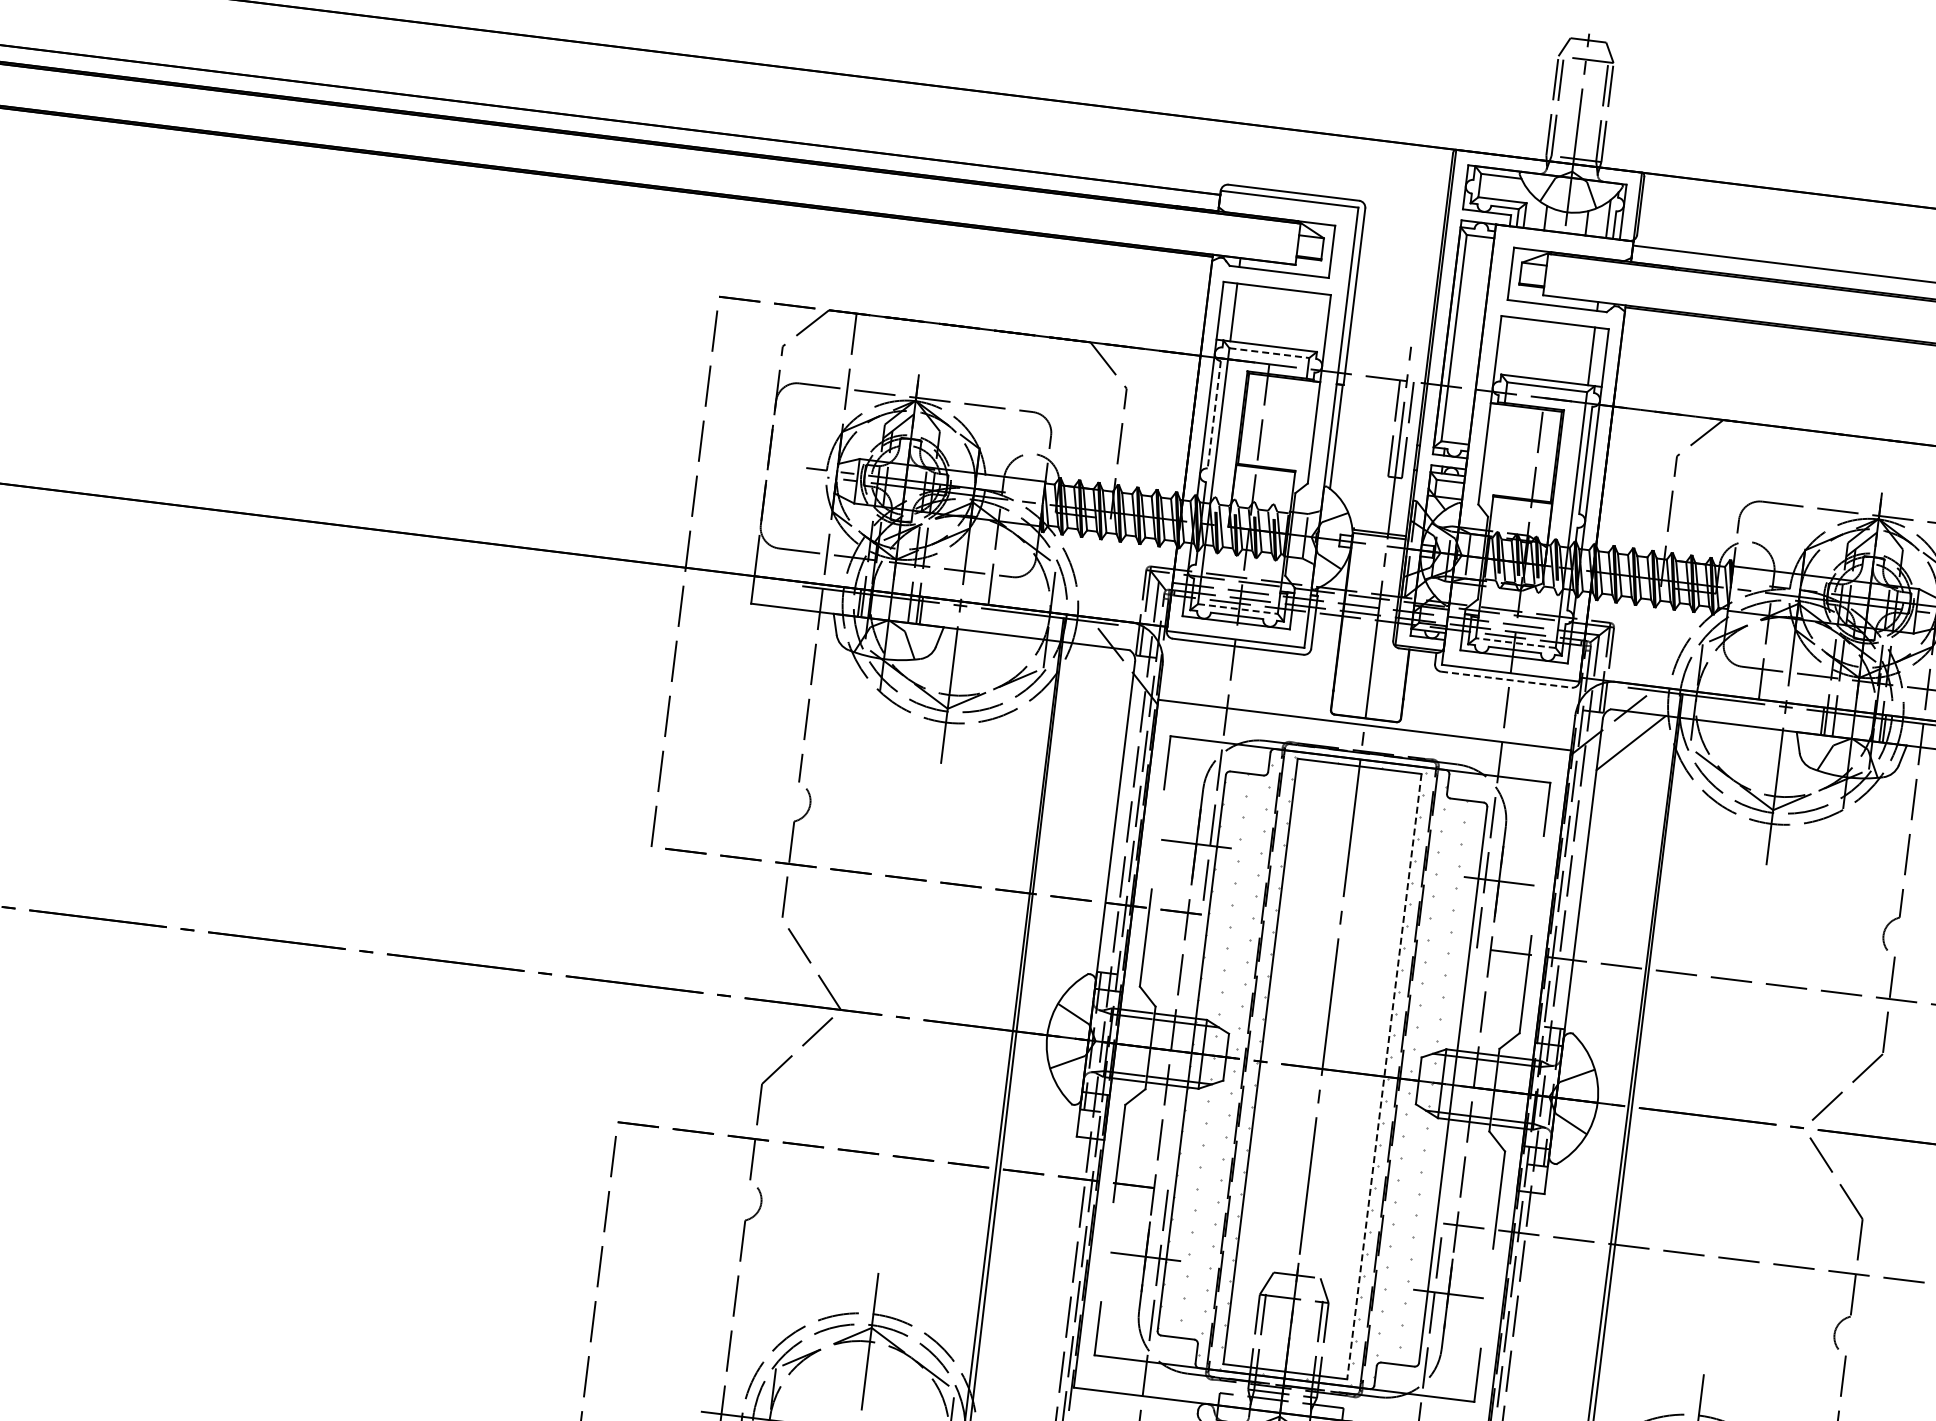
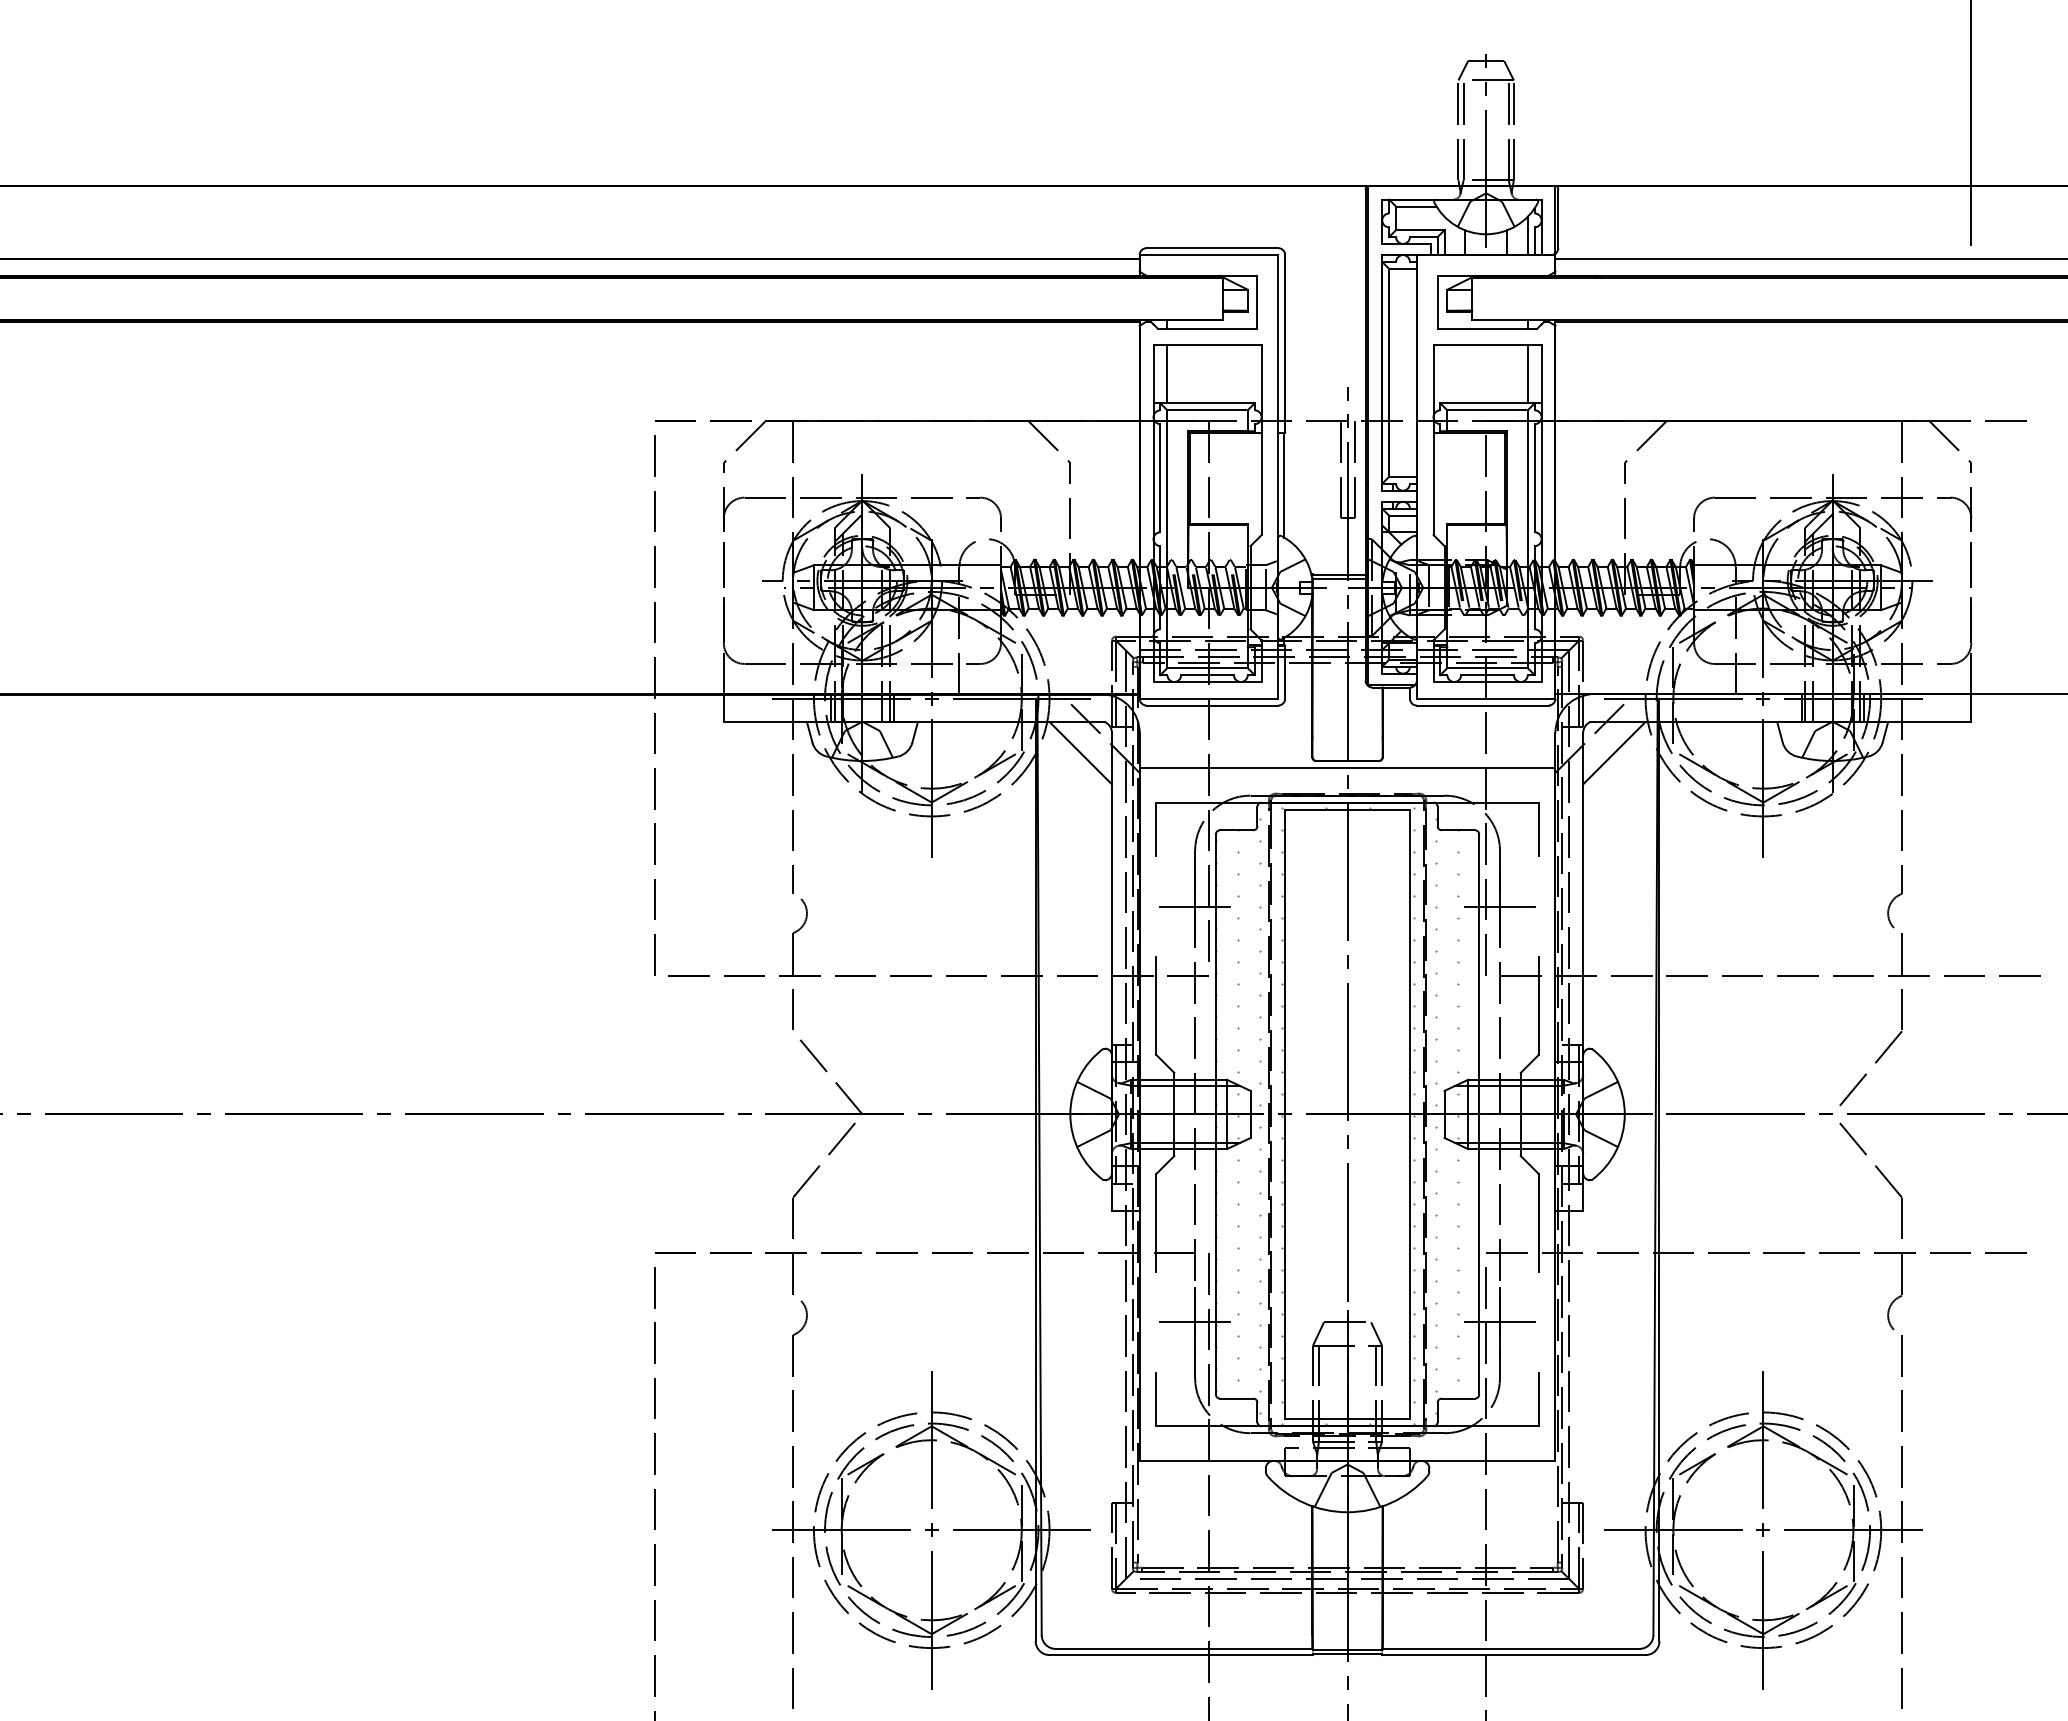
line: (1270, 353) -> (1208, 410), dashed -> solid
line: (1214, 415) -> (1160, 478), dashed -> solid
line: (1238, 609) -> (1208, 668), dashed -> solid
line: (1515, 643) -> (1487, 668), dashed -> solid
line: (1101, 678) -> (1080, 753), added
line: (1506, 679) -> (1482, 705), dashed -> solid
line: (1383, 1076) -> (1409, 1114), dashed -> solid

